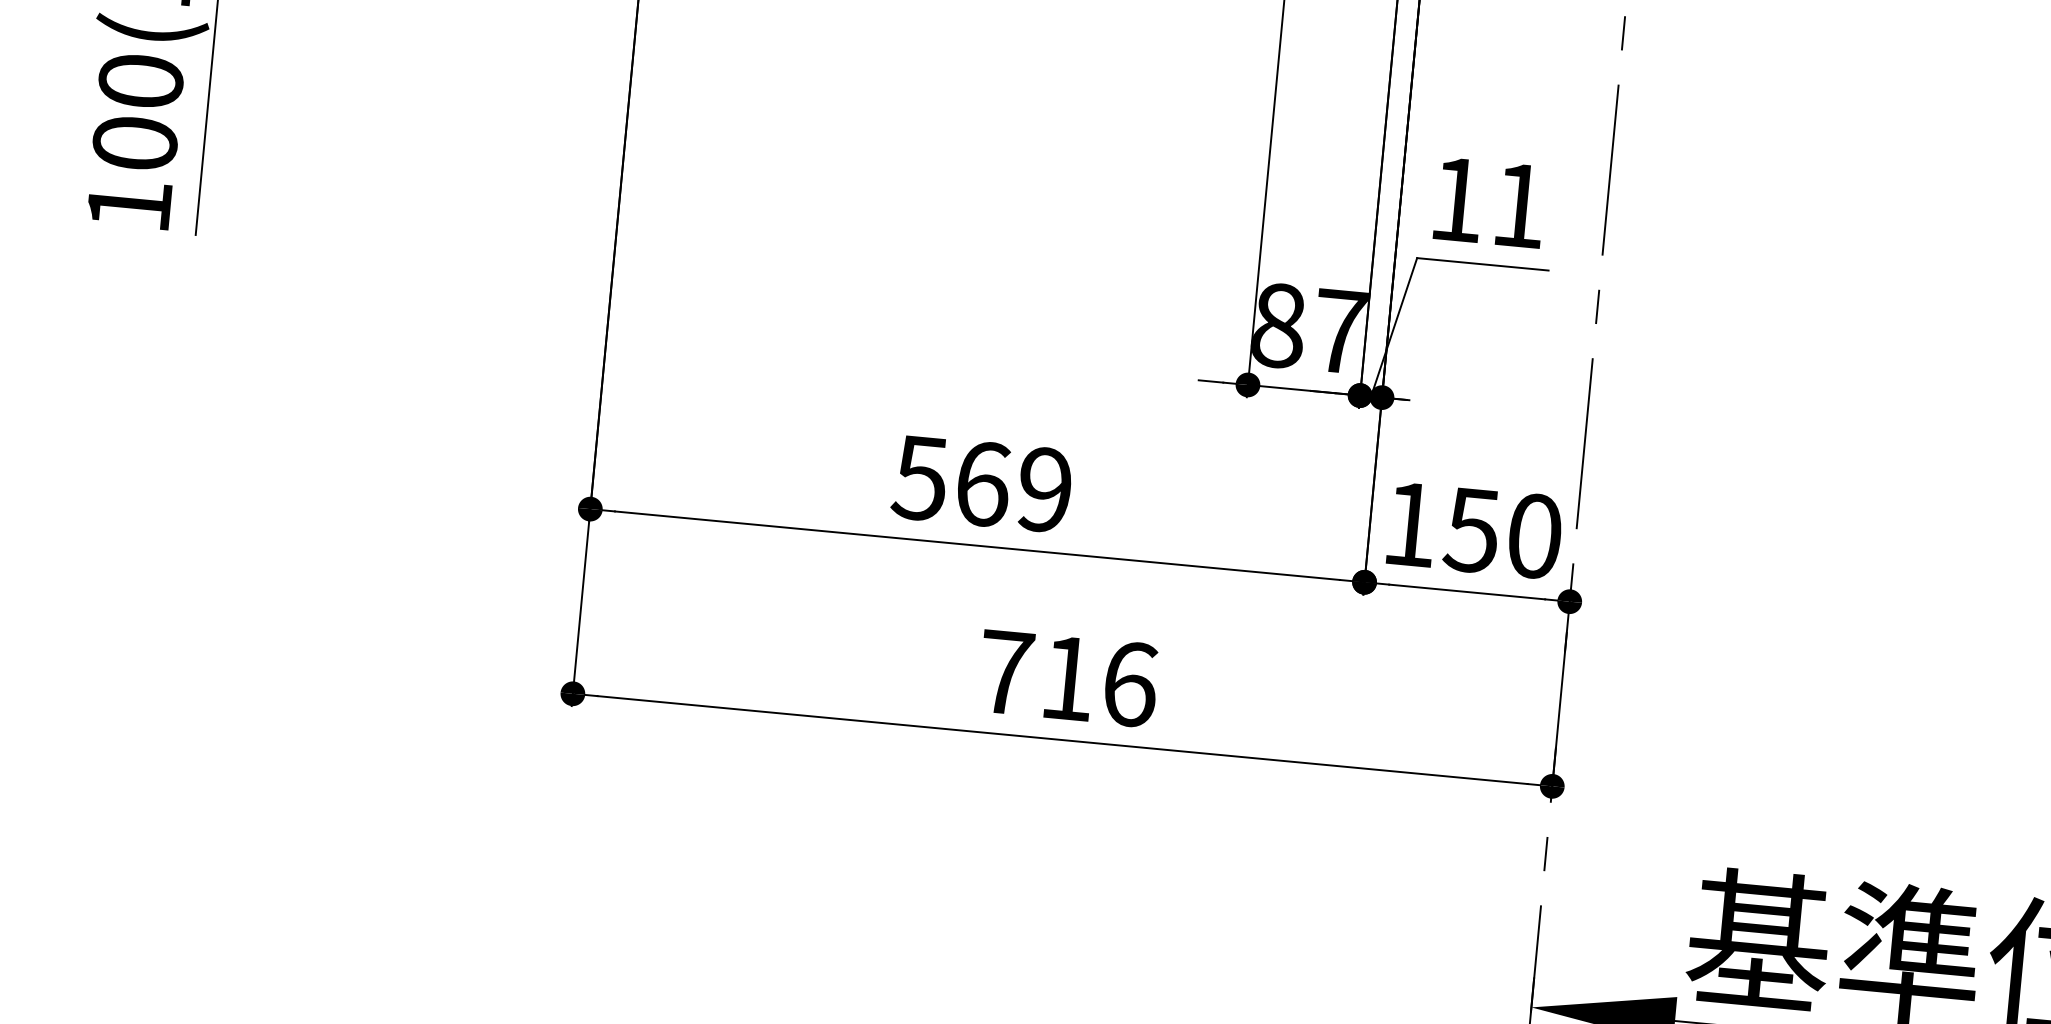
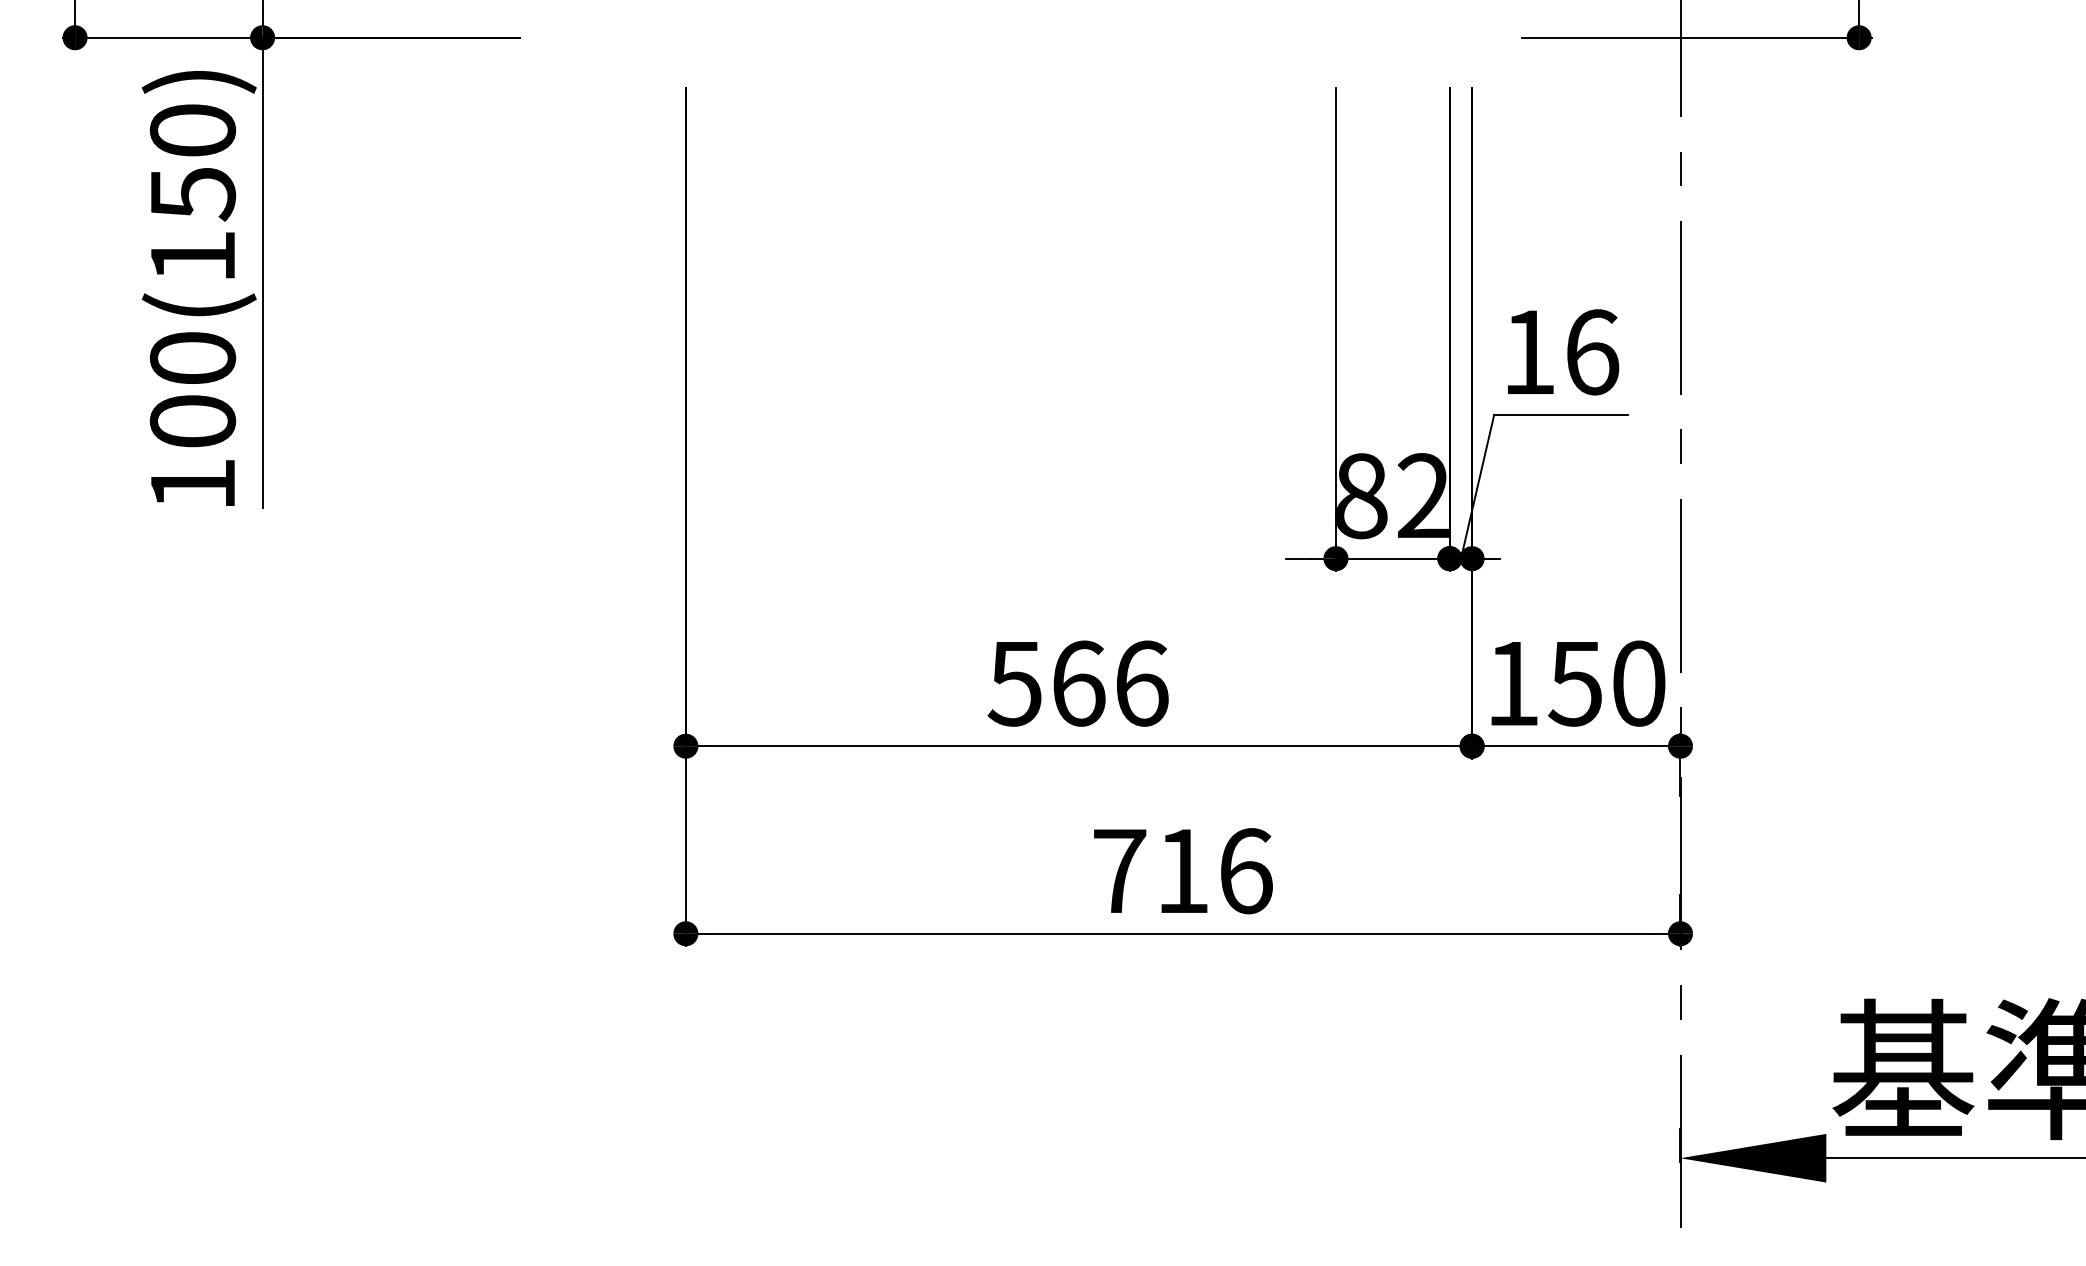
text: (1520, 205) -> (1593, 352), 11 -> 16
text: (1339, 330) -> (1422, 495), 87 -> 82
text: (1044, 489) -> (1141, 683), 569 -> 566

